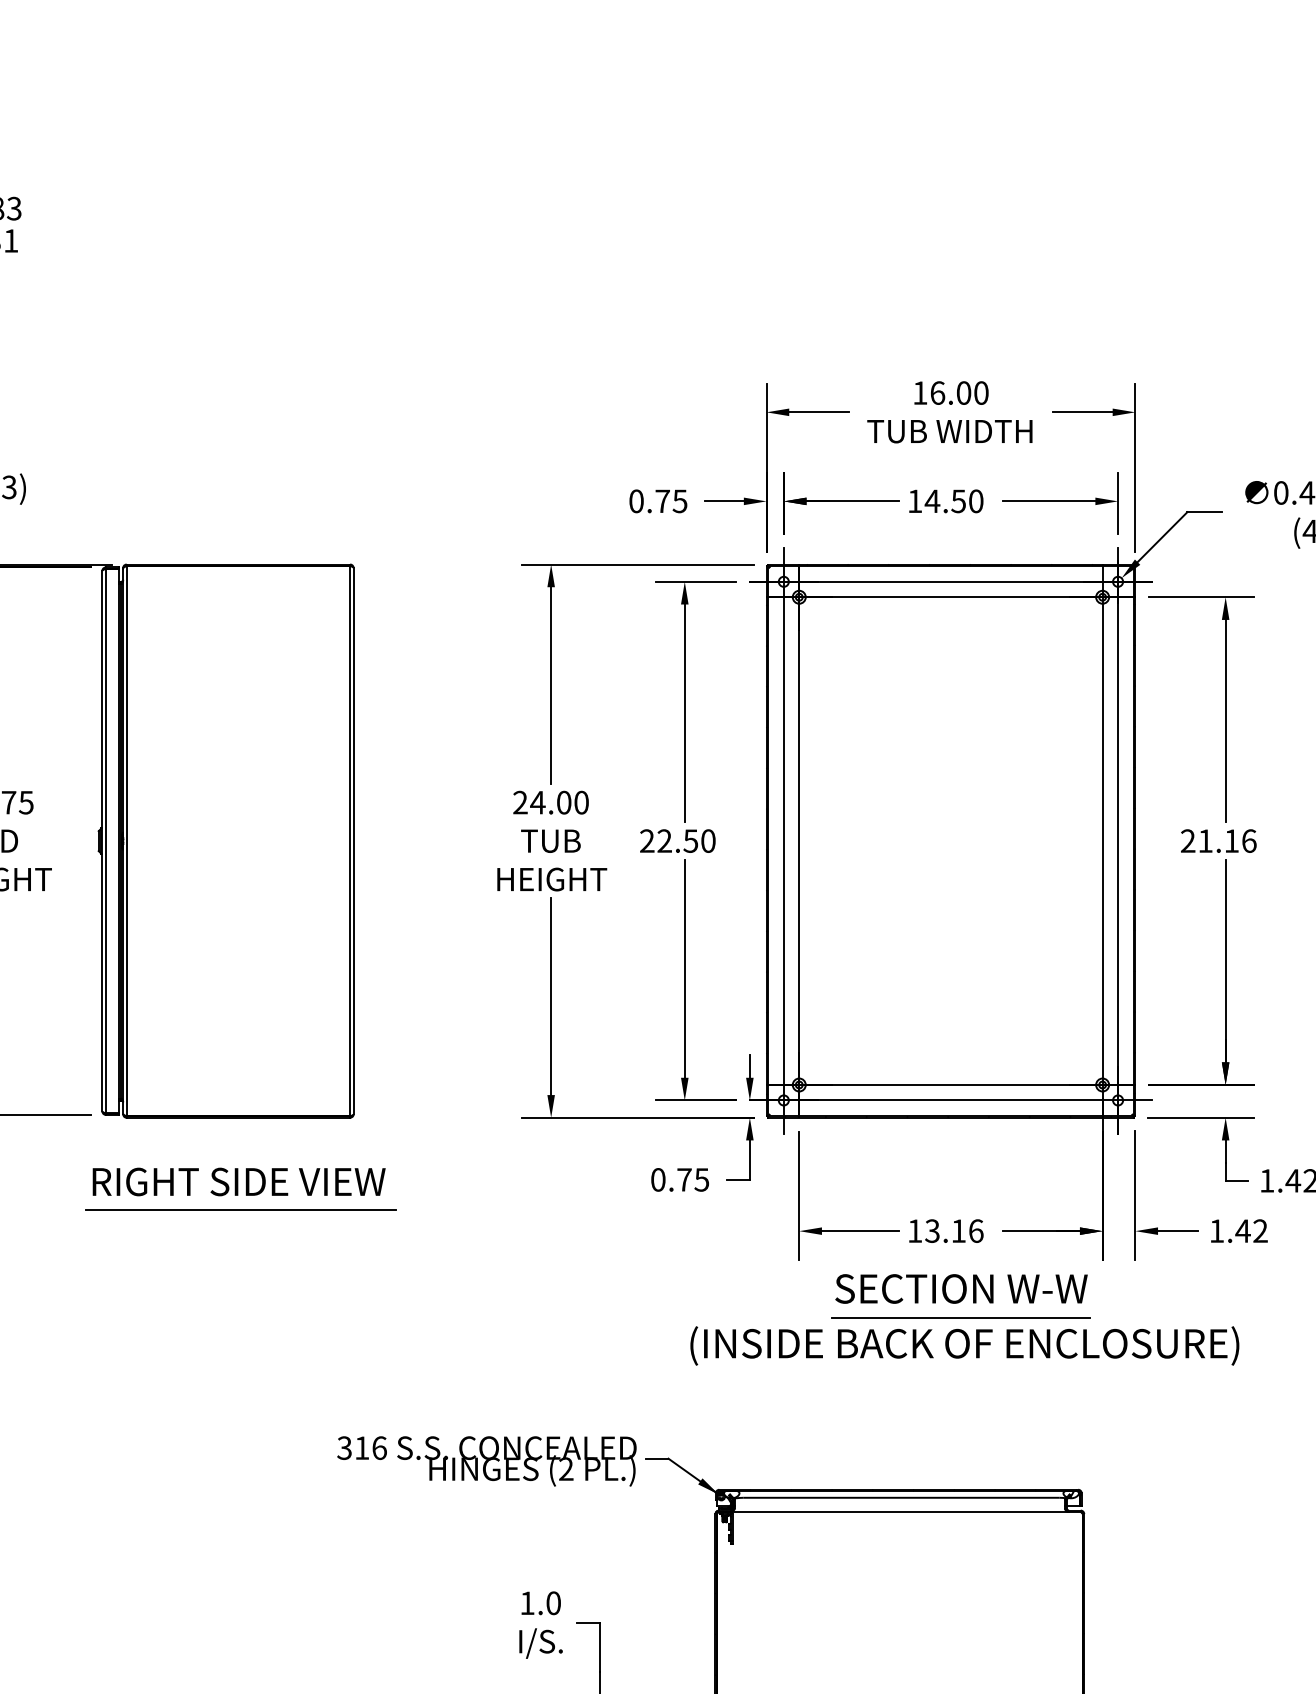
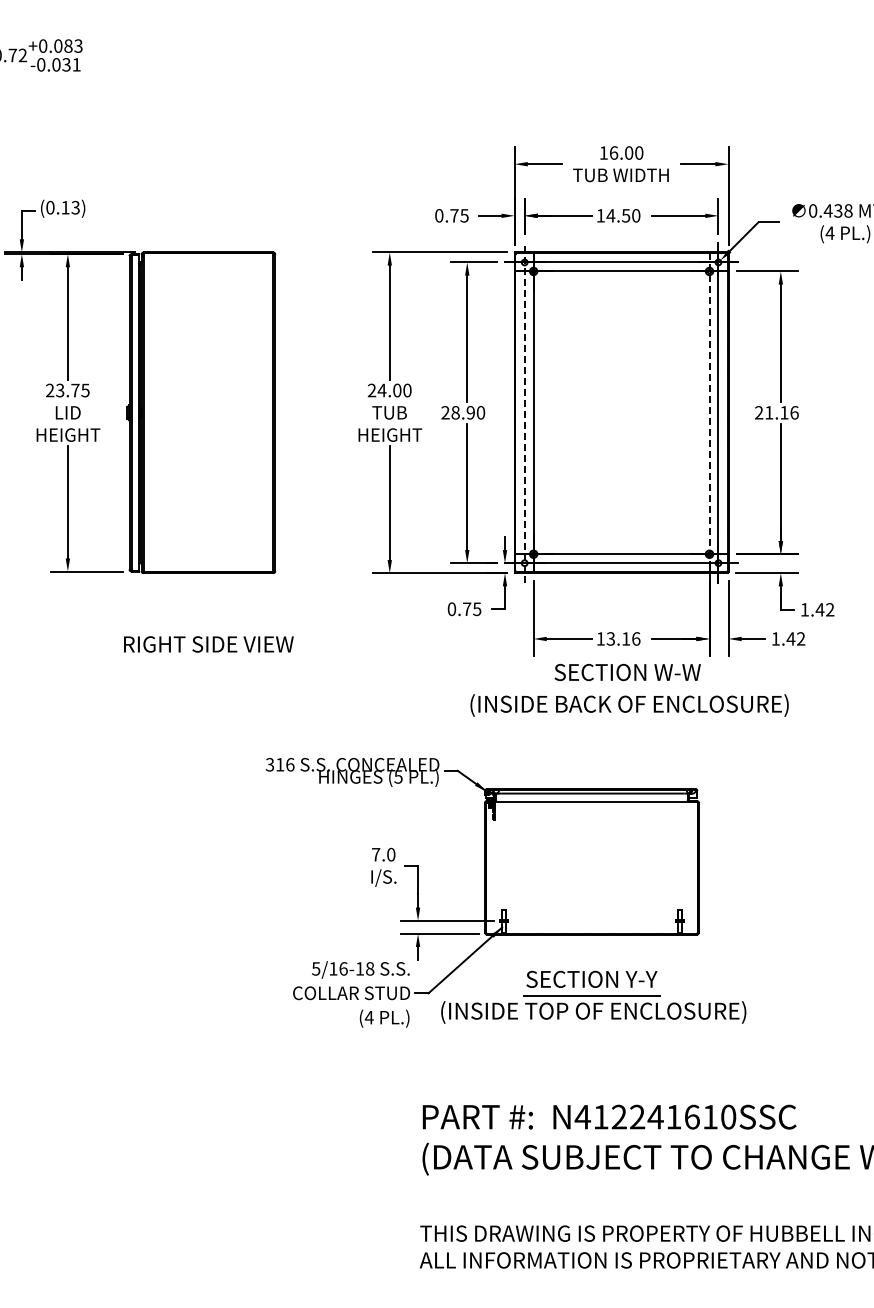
text: (676, 840) -> (462, 412), 22.50 -> 28.90
line: (783, 840) -> (524, 412), solid -> dashed
line: (1102, 842) -> (709, 413), solid -> dashed
text: (238, 1182) -> (208, 644), moved
line: (240, 1209) -> (209, 626), removed
line: (961, 1318) -> (627, 689), removed
text: (566, 1468) -> (398, 776), (2 -> (5
text: (528, 1602) -> (376, 854), 1.0 -> 7.0

